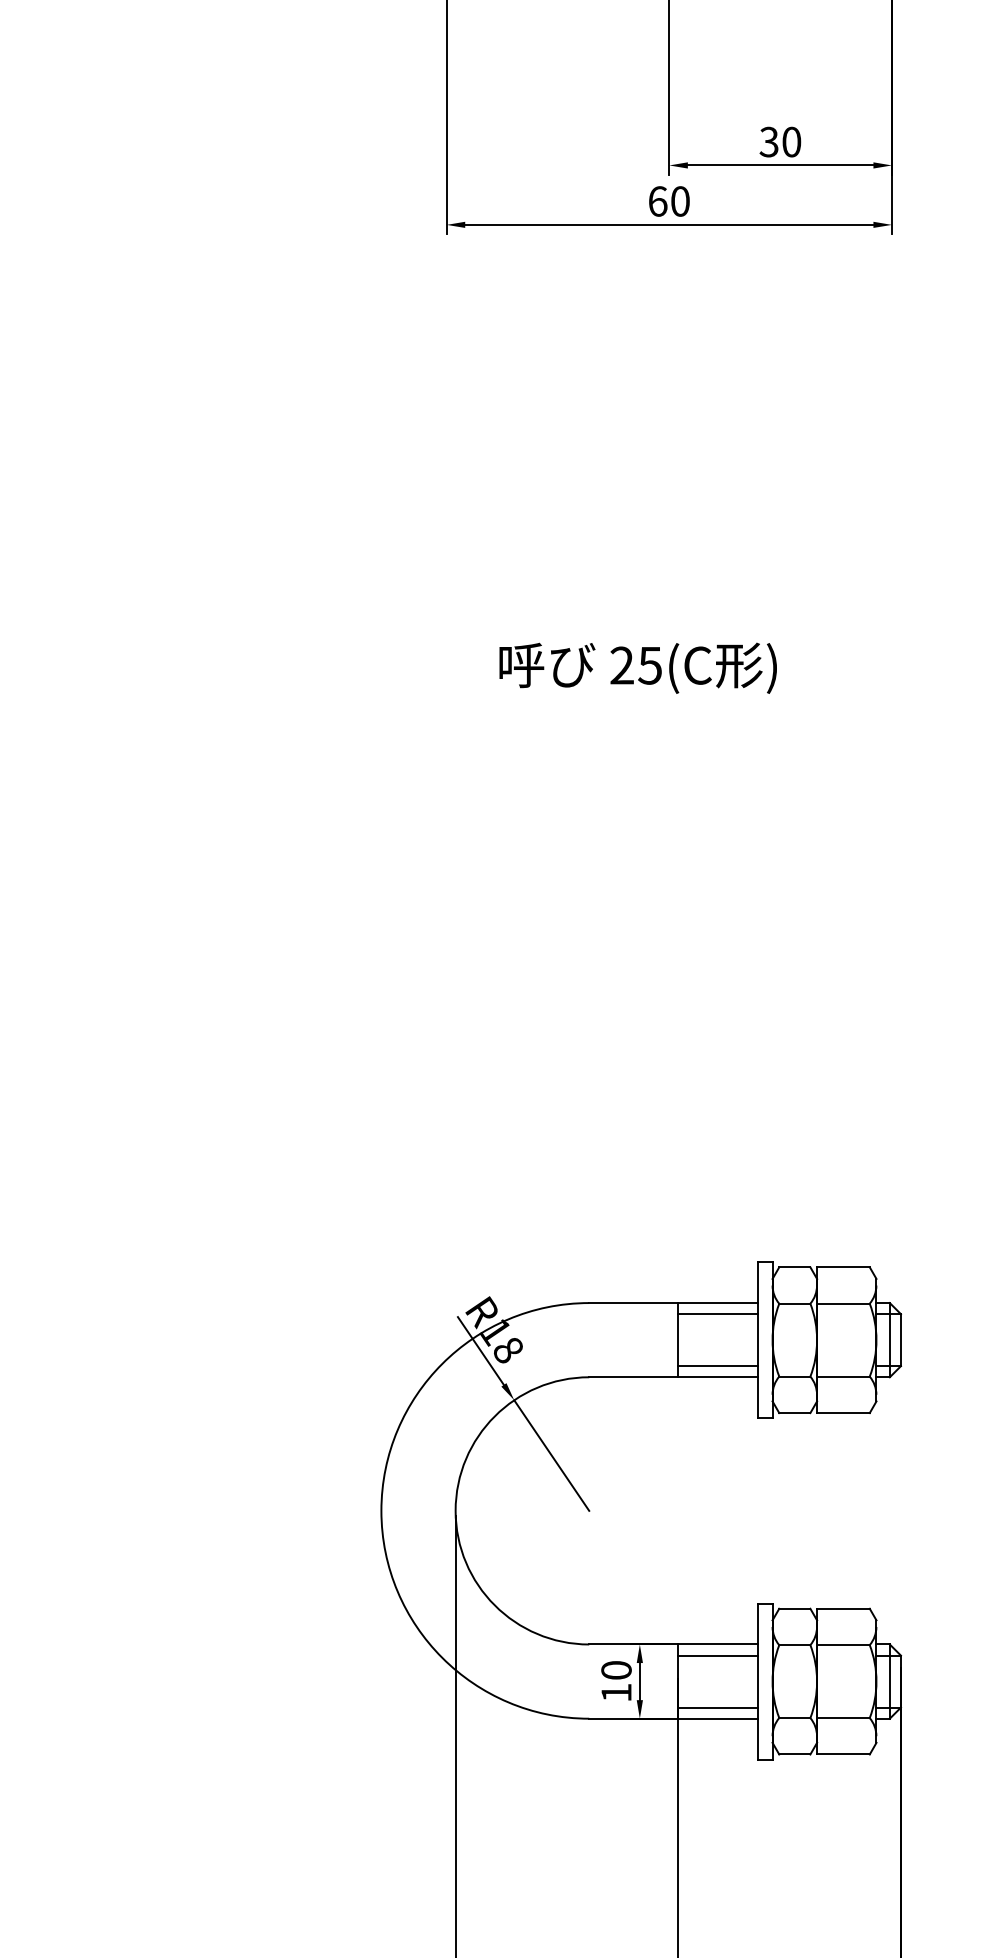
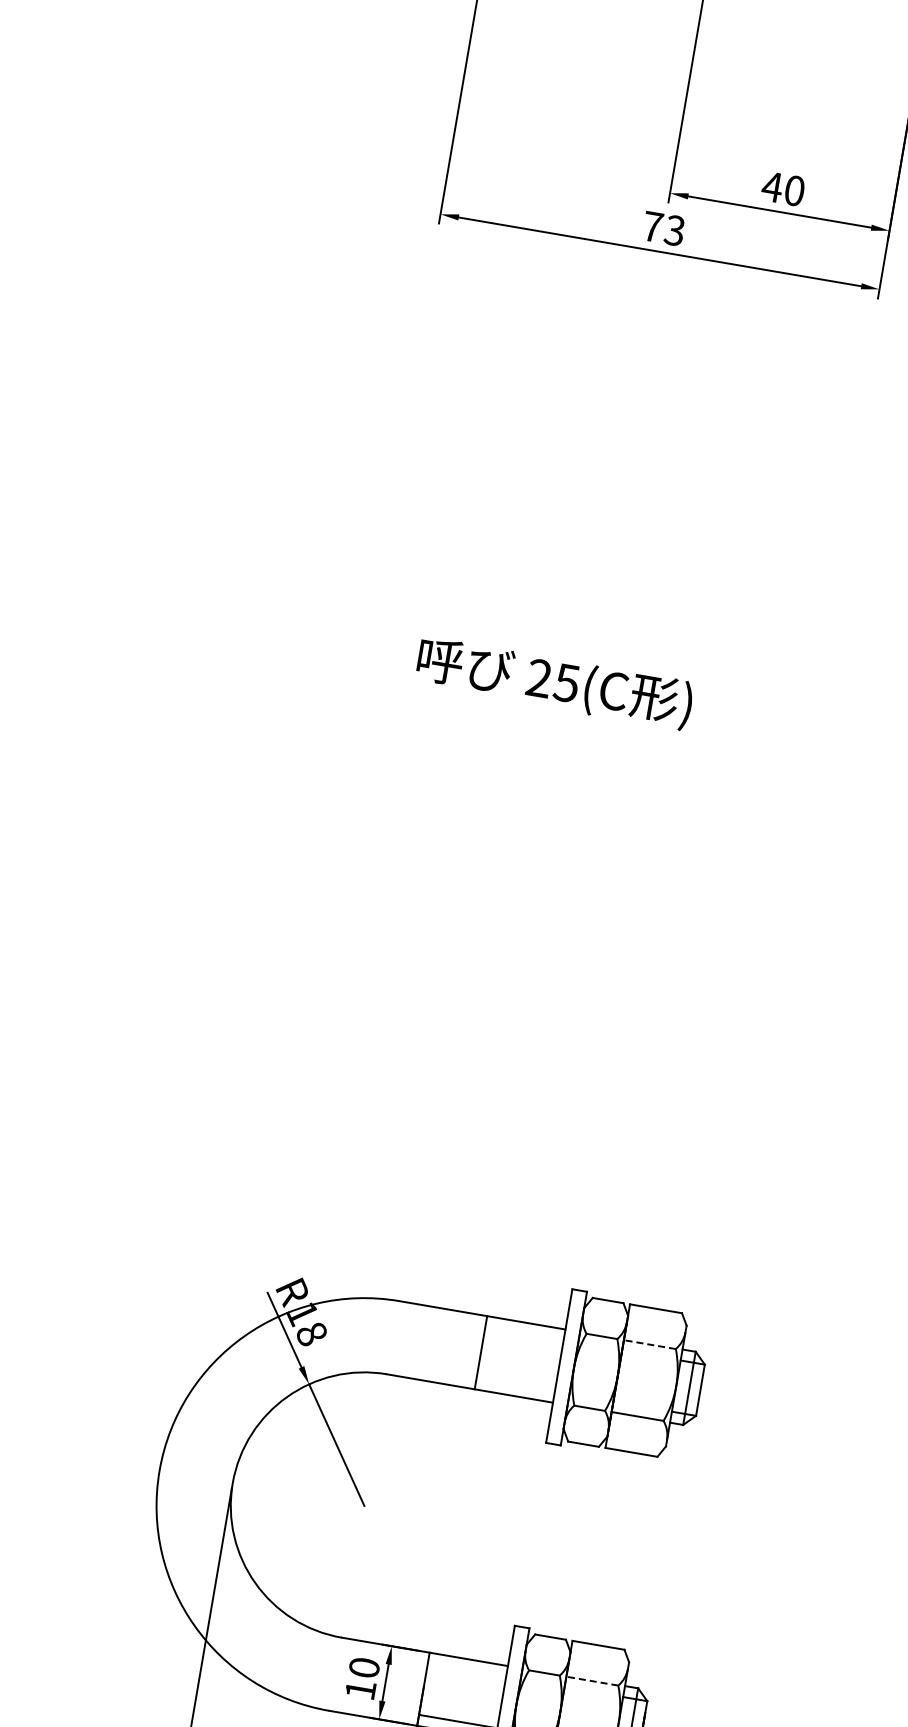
text: (769, 141) -> (772, 186), 30 -> 40
text: (668, 201) -> (663, 228), 60 -> 73
line: (842, 1303) -> (648, 1344), solid -> dashed
line: (717, 1314) -> (523, 1334), removed
line: (717, 1366) -> (515, 1385), removed
line: (842, 1645) -> (591, 1681), solid -> dashed
line: (717, 1655) -> (466, 1670), removed

